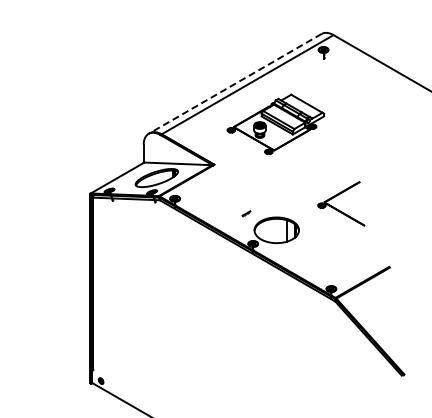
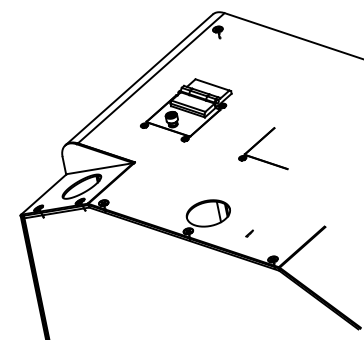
line: (235, 83) -> (139, 79), dashed -> solid
part: (337, 208) -> (258, 157), moved
part: (246, 213) -> (249, 233), moved

